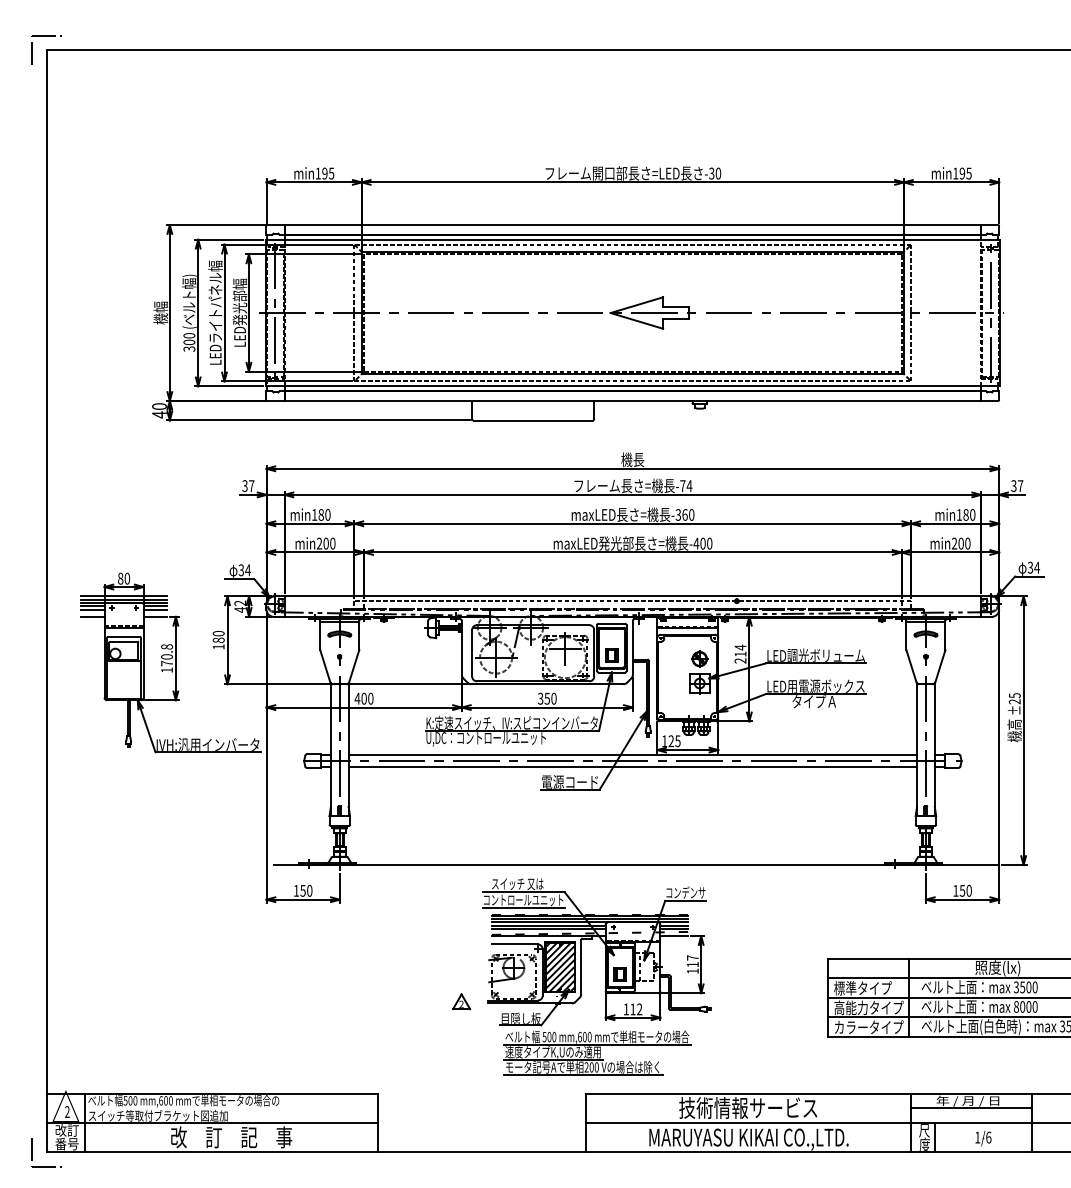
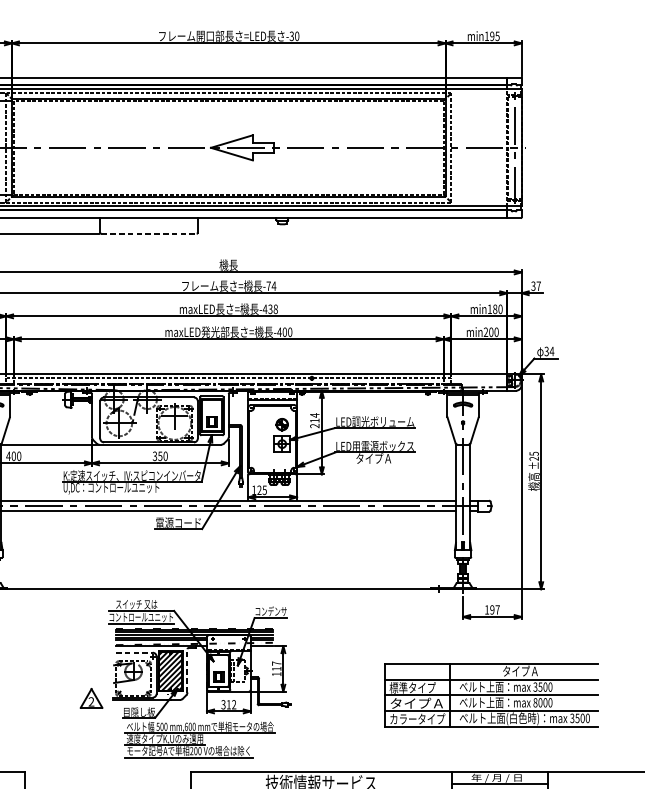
line: (533, 420) -> (149, 233), solid -> dashed
text: (684, 514) -> (270, 308), -360 -> -438
text: (965, 890) -> (494, 609), 150 -> 197
line: (514, 944) -> (134, 652), solid -> dashed
line: (581, 966) -> (187, 670), solid -> dashed
text: (997, 968) -> (520, 672), 照度(lx) -> タイプＡ
part: (461, 1001) -> (91, 698), size x1.6
text: (868, 1007) -> (417, 703), 高能力タイプ -> タイプＡ
text: (625, 1009) -> (222, 704), 112 -> 312

